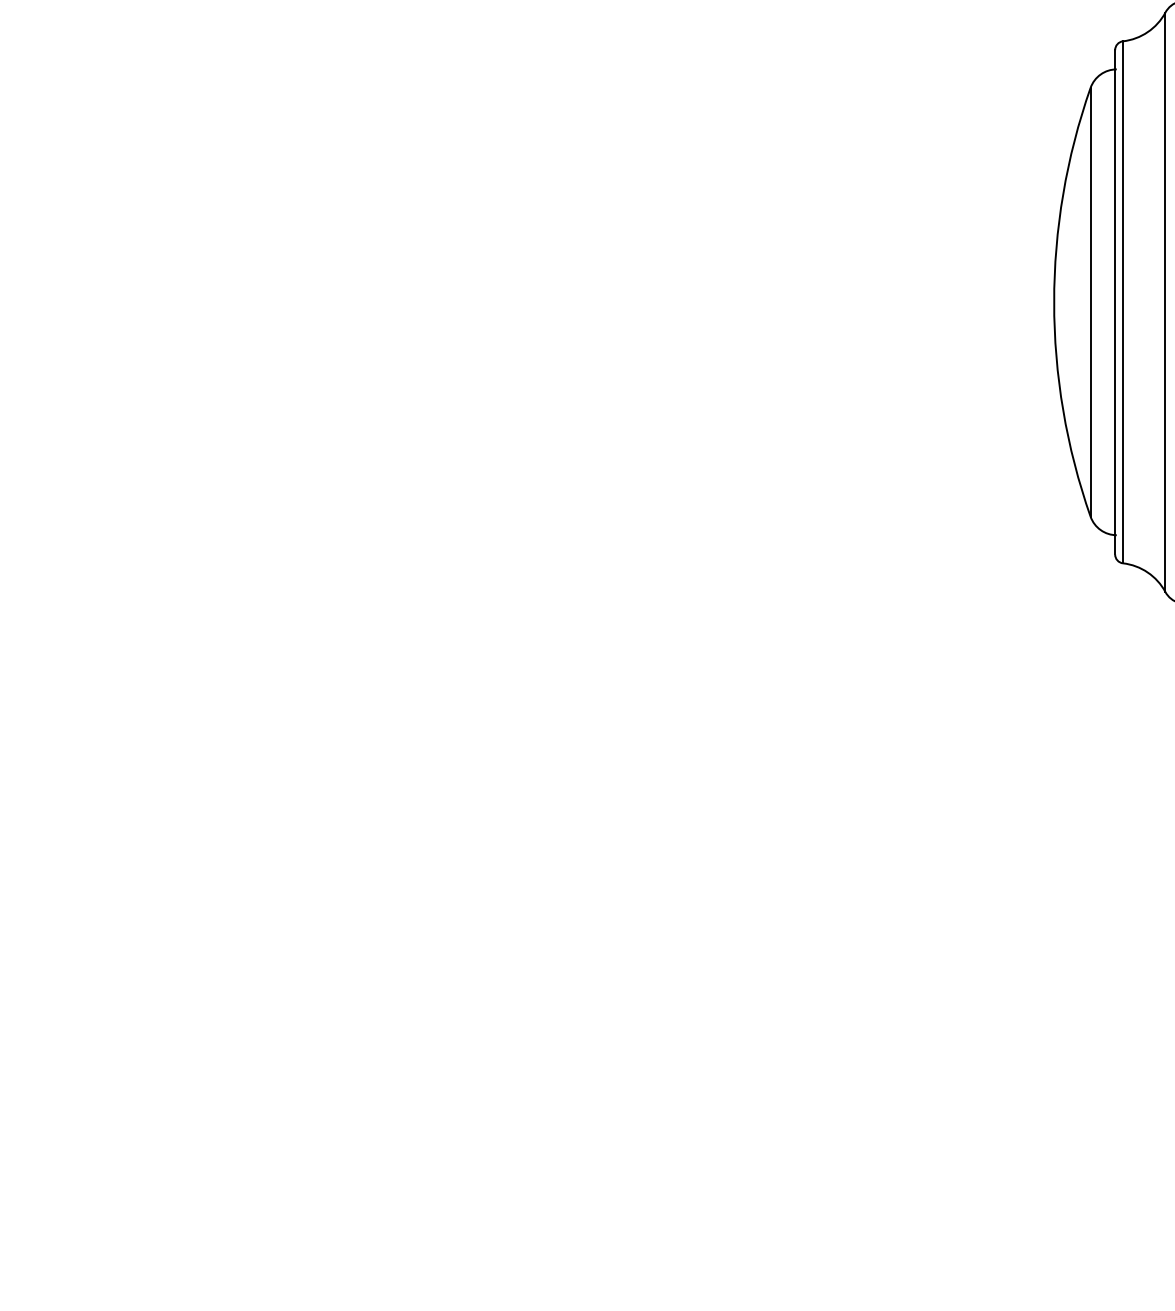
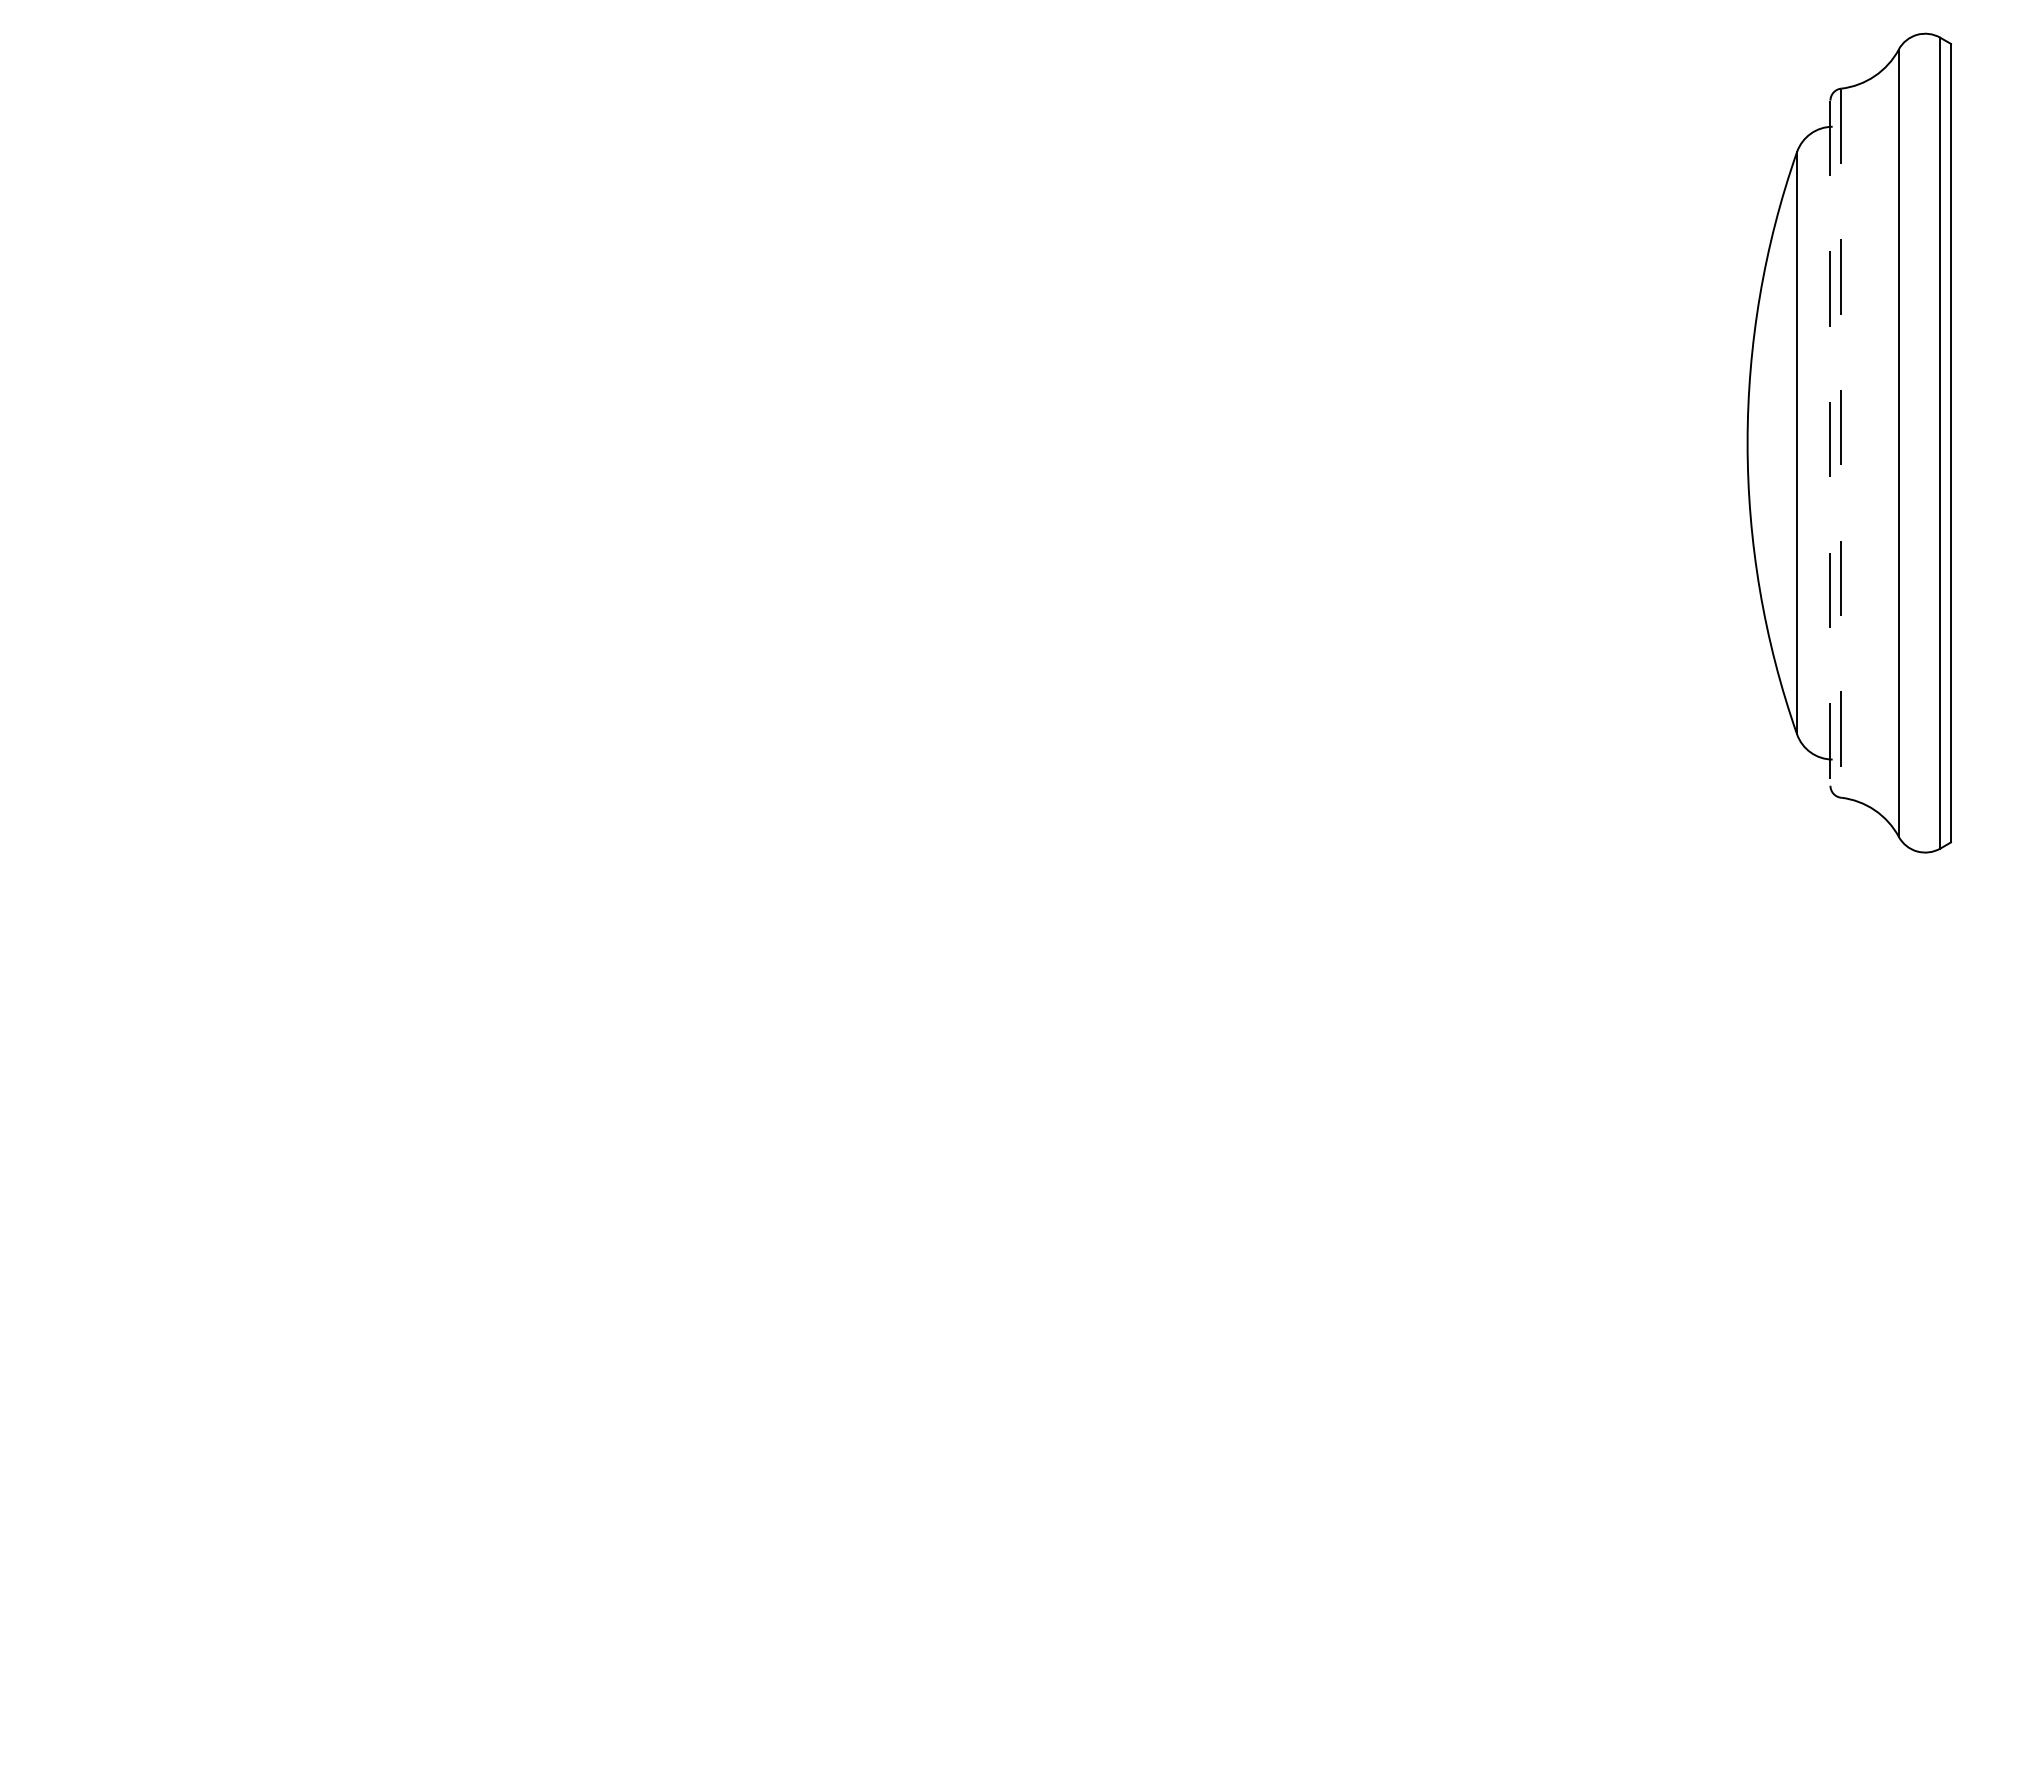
line: (1115, 302) -> (1830, 443), solid -> dashed
line: (1123, 302) -> (1841, 443), solid -> dashed

